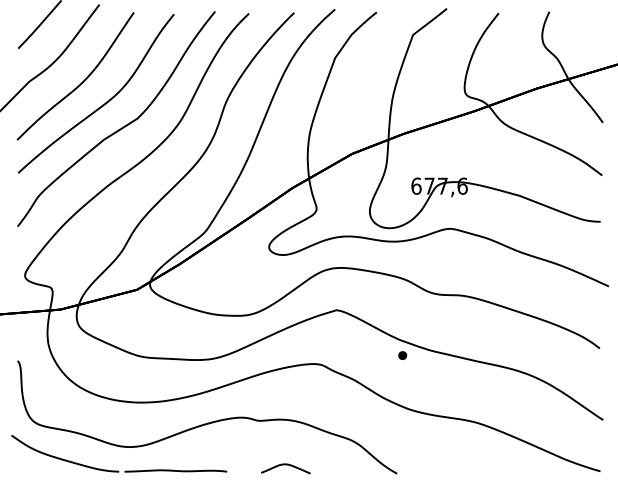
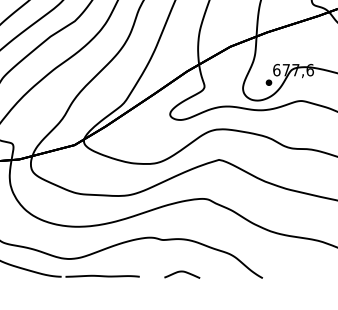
part: (402, 355) -> (268, 82), moved

